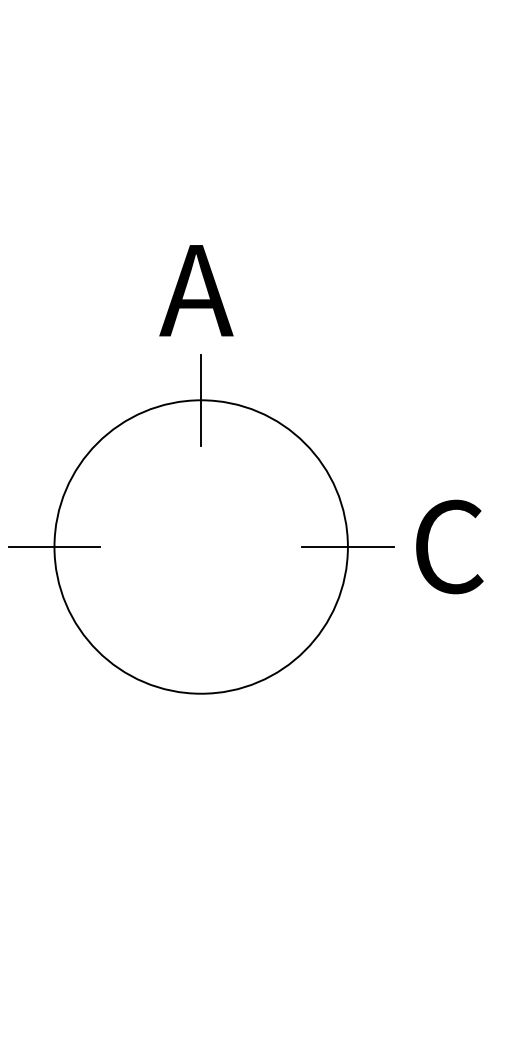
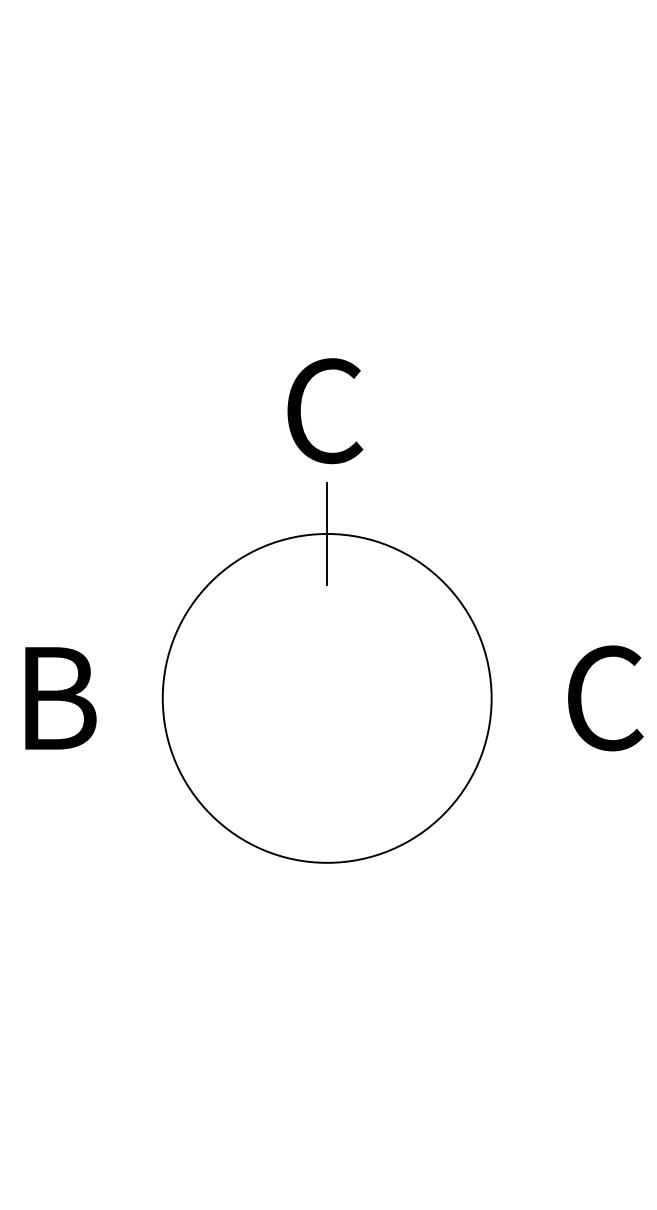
text: (196, 291) -> (321, 411), A -> C
line: (54, 547) -> (162, 698), removed
line: (347, 547) -> (491, 698), removed

